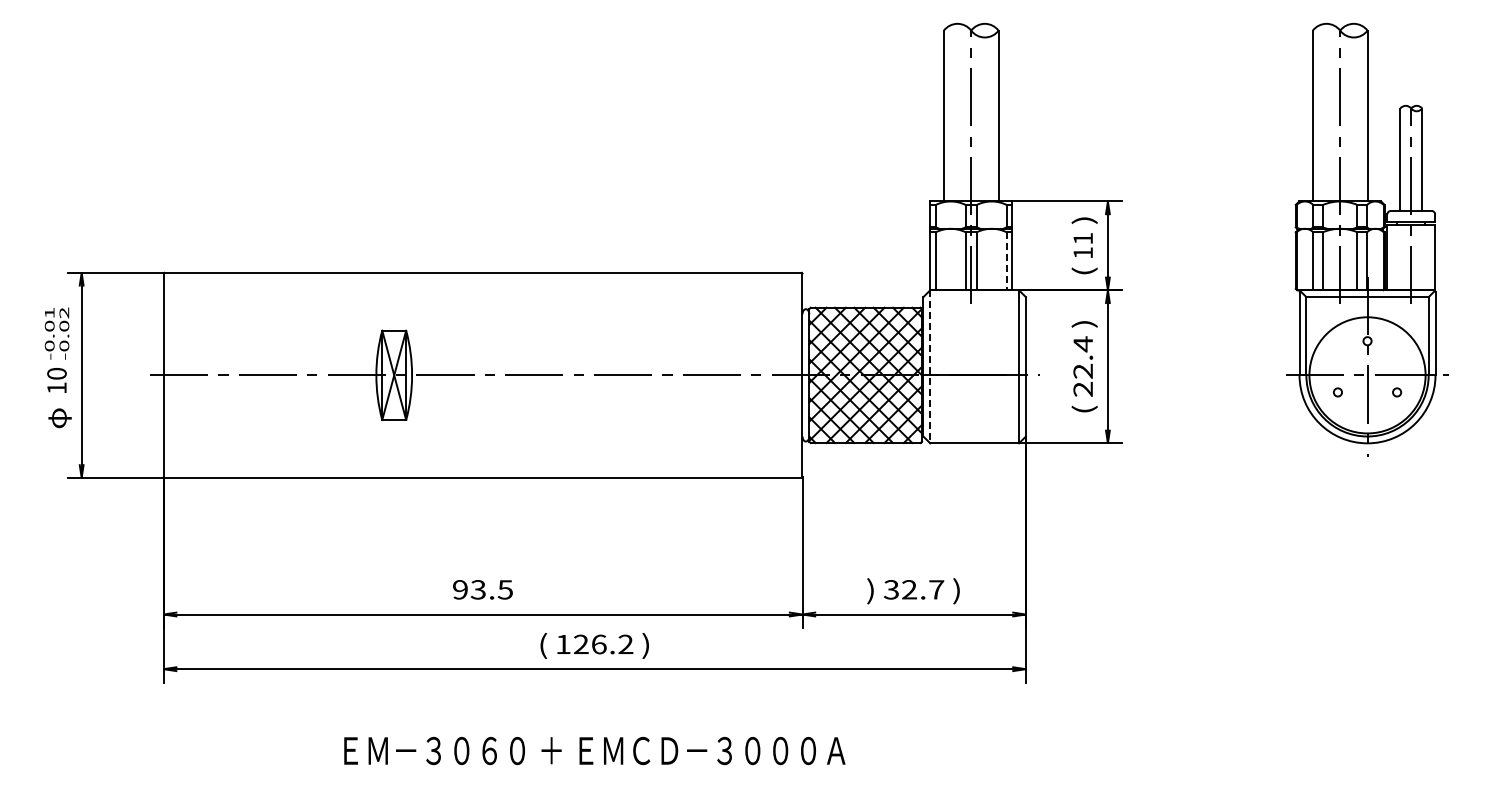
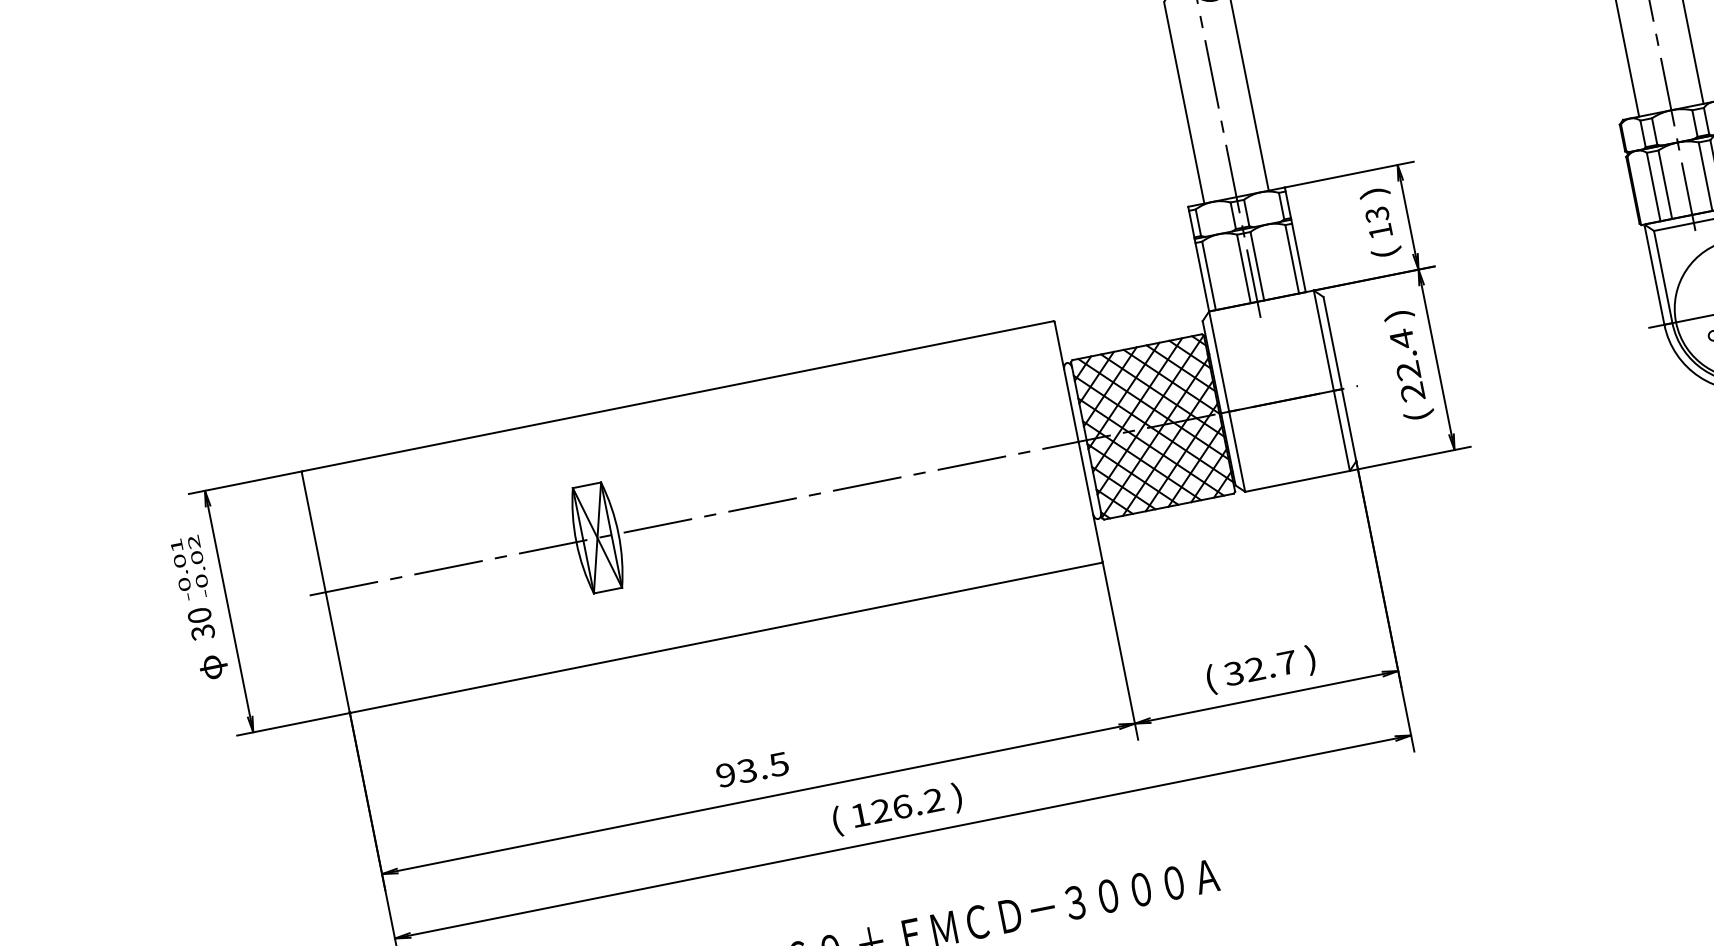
text: (1083, 238) -> (1377, 214), 11 -> 13
line: (1006, 261) -> (1292, 259), dashed -> solid
line: (930, 366) -> (1227, 401), dashed -> solid
text: (56, 388) -> (202, 632), 10 -> 30
text: (871, 591) -> (1210, 680), ) -> (

